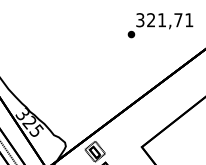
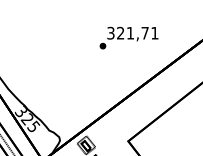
text: (159, 24) -> (128, 37), moved

